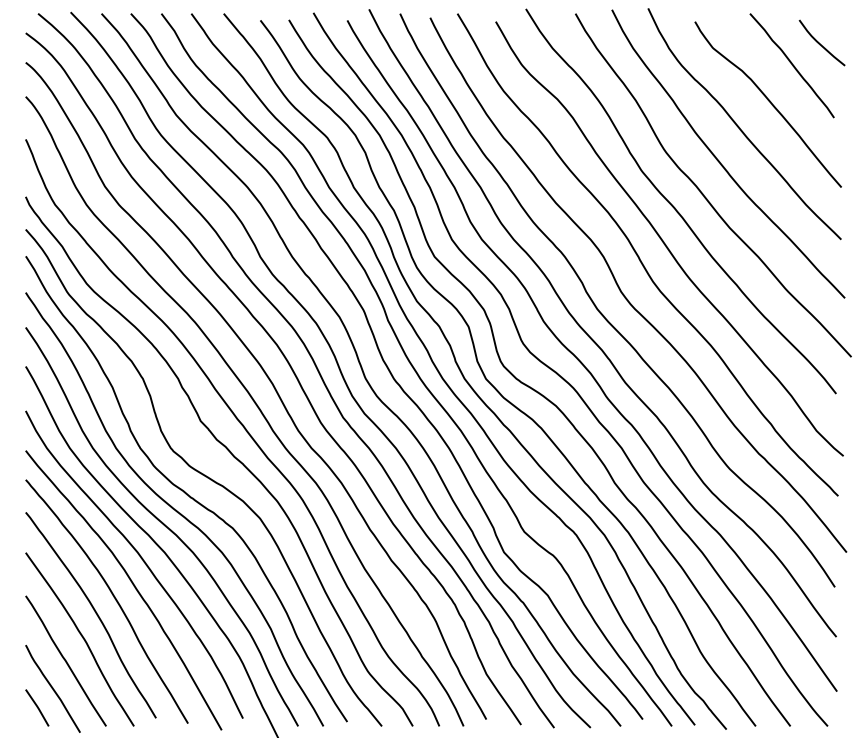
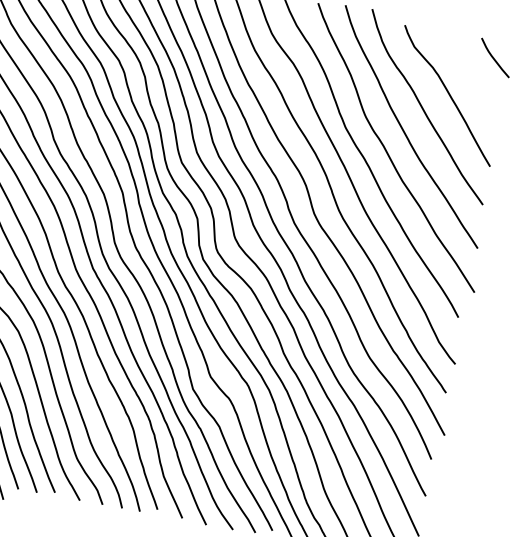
curve: (791, 64) -> (470, 69), removed

